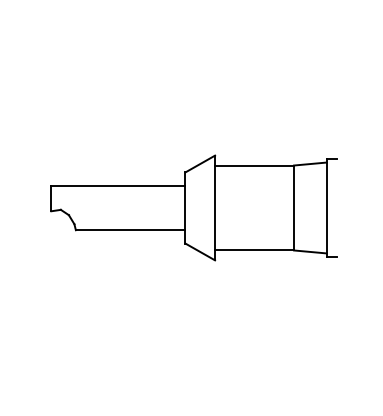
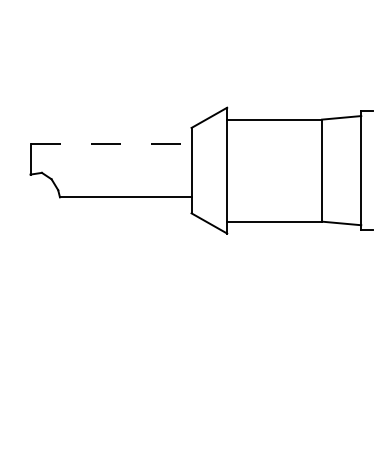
line: (118, 185) -> (111, 143), solid -> dashed

